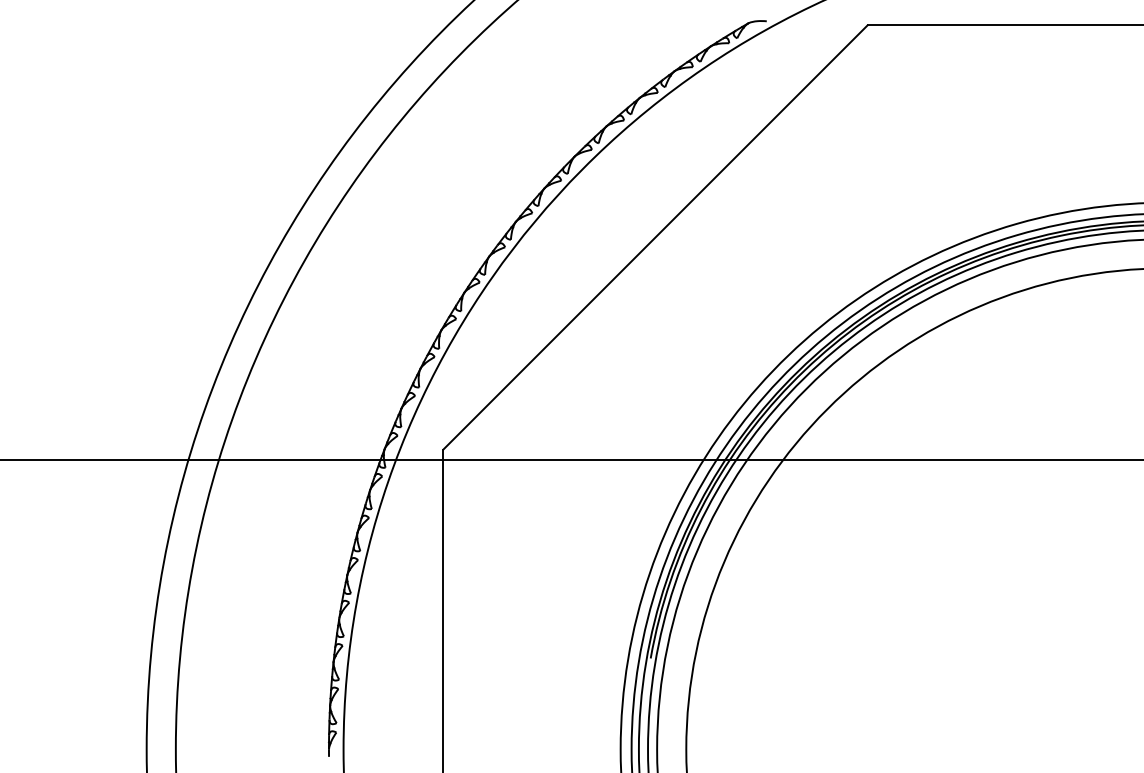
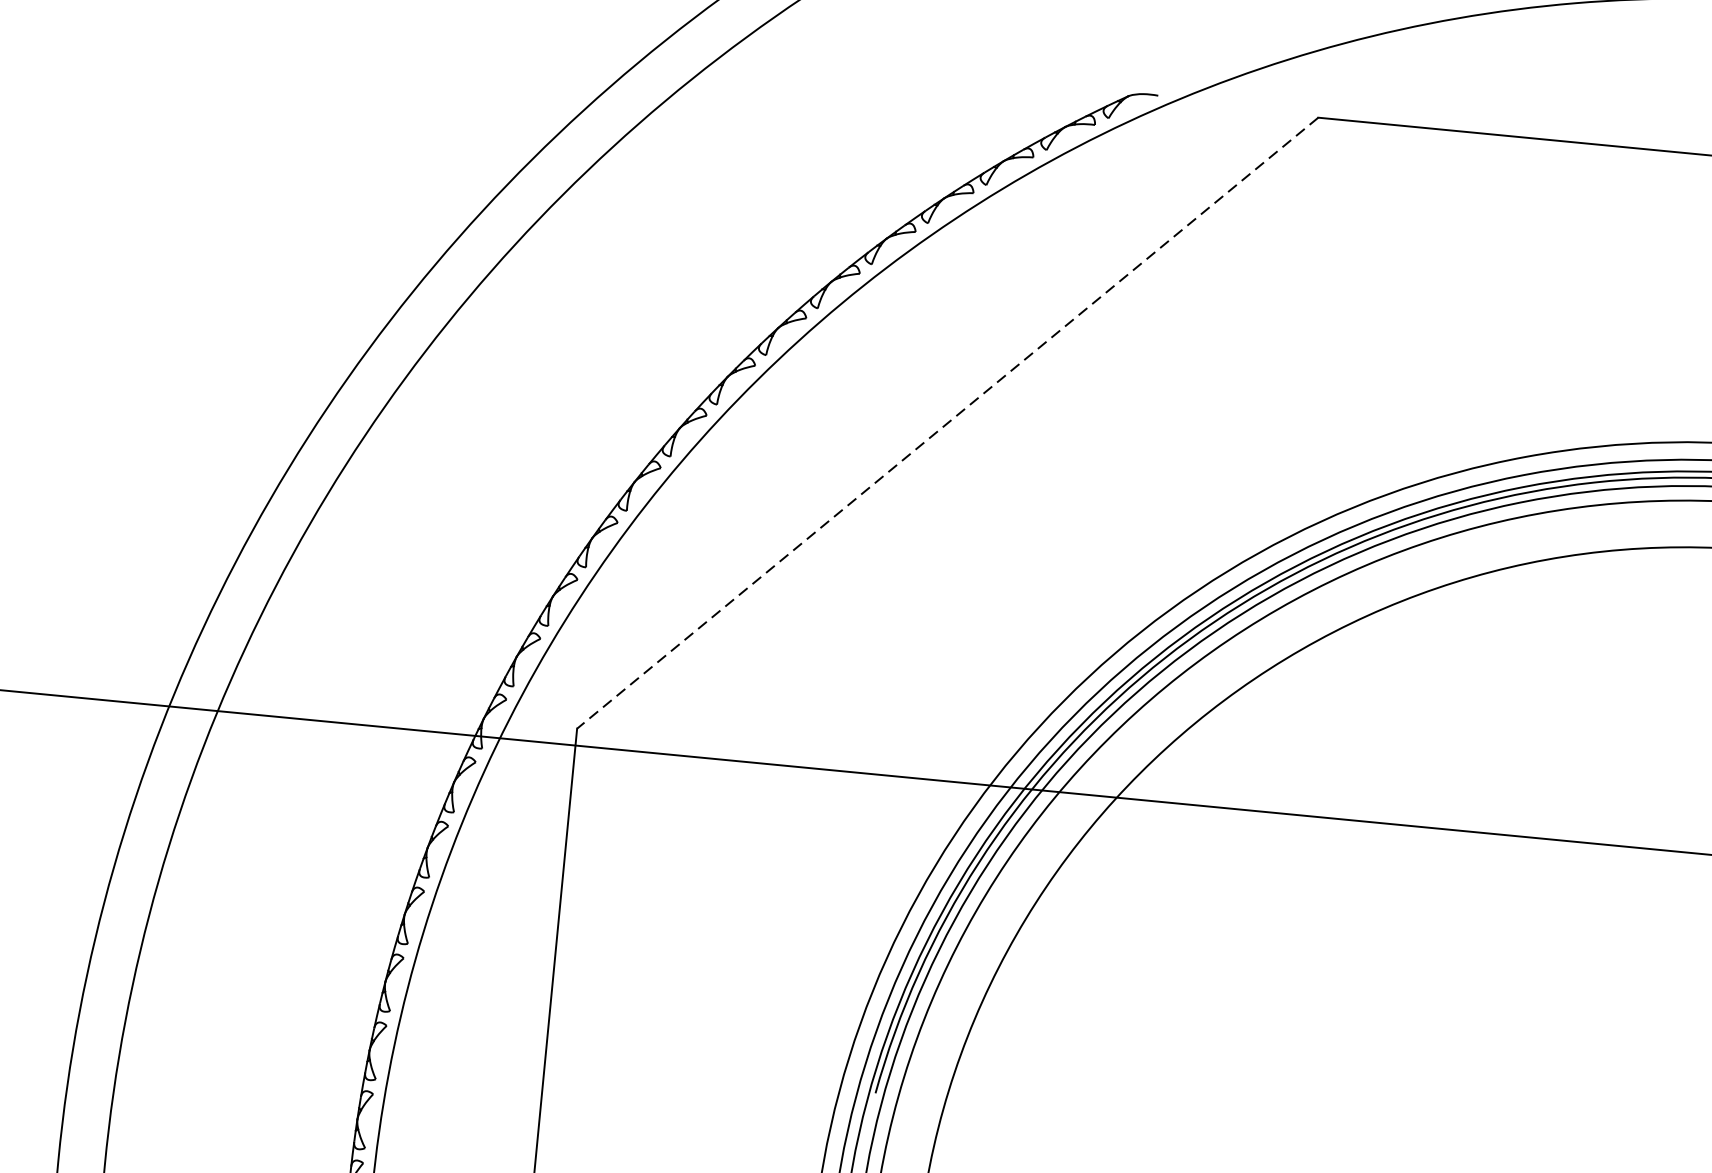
line: (655, 237) -> (947, 423), solid -> dashed

